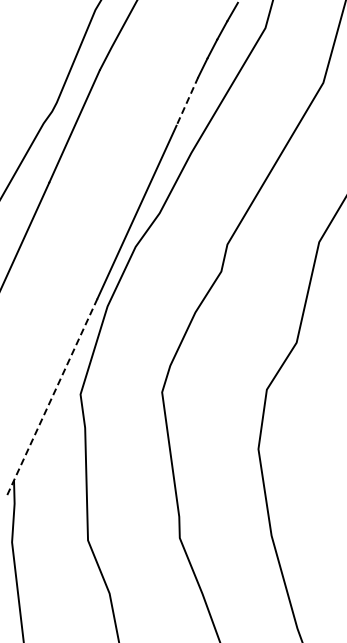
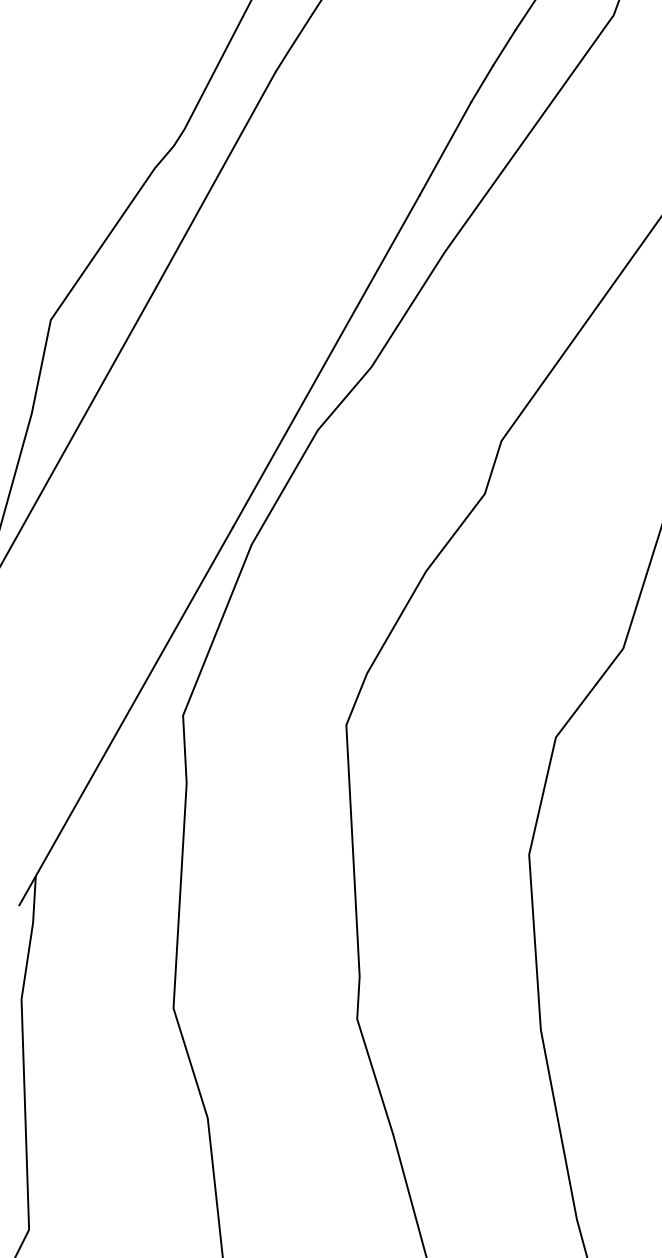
line: (187, 101) -> (445, 148), dashed -> solid
line: (52, 397) -> (126, 717), dashed -> solid

